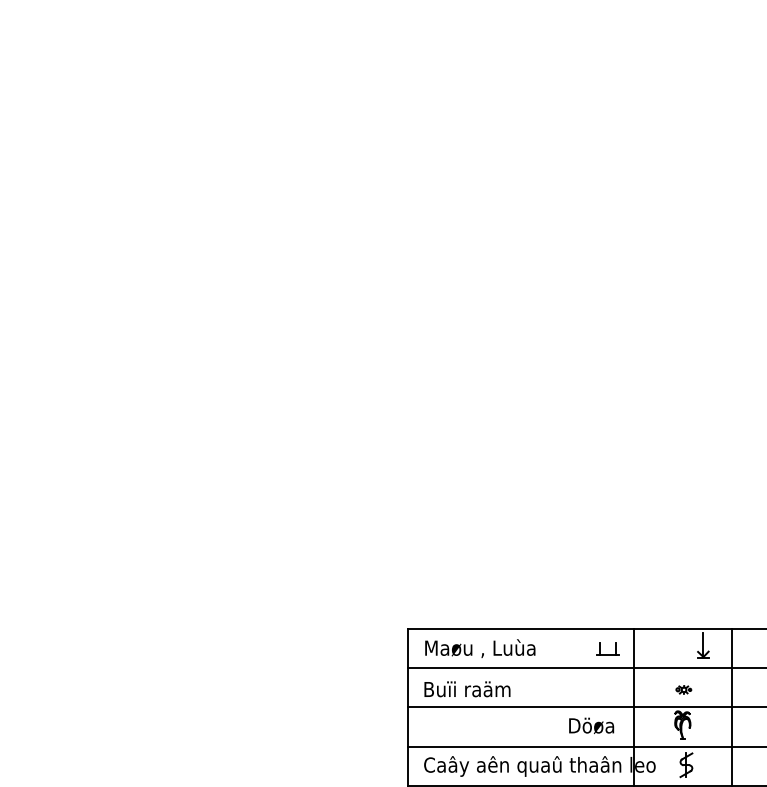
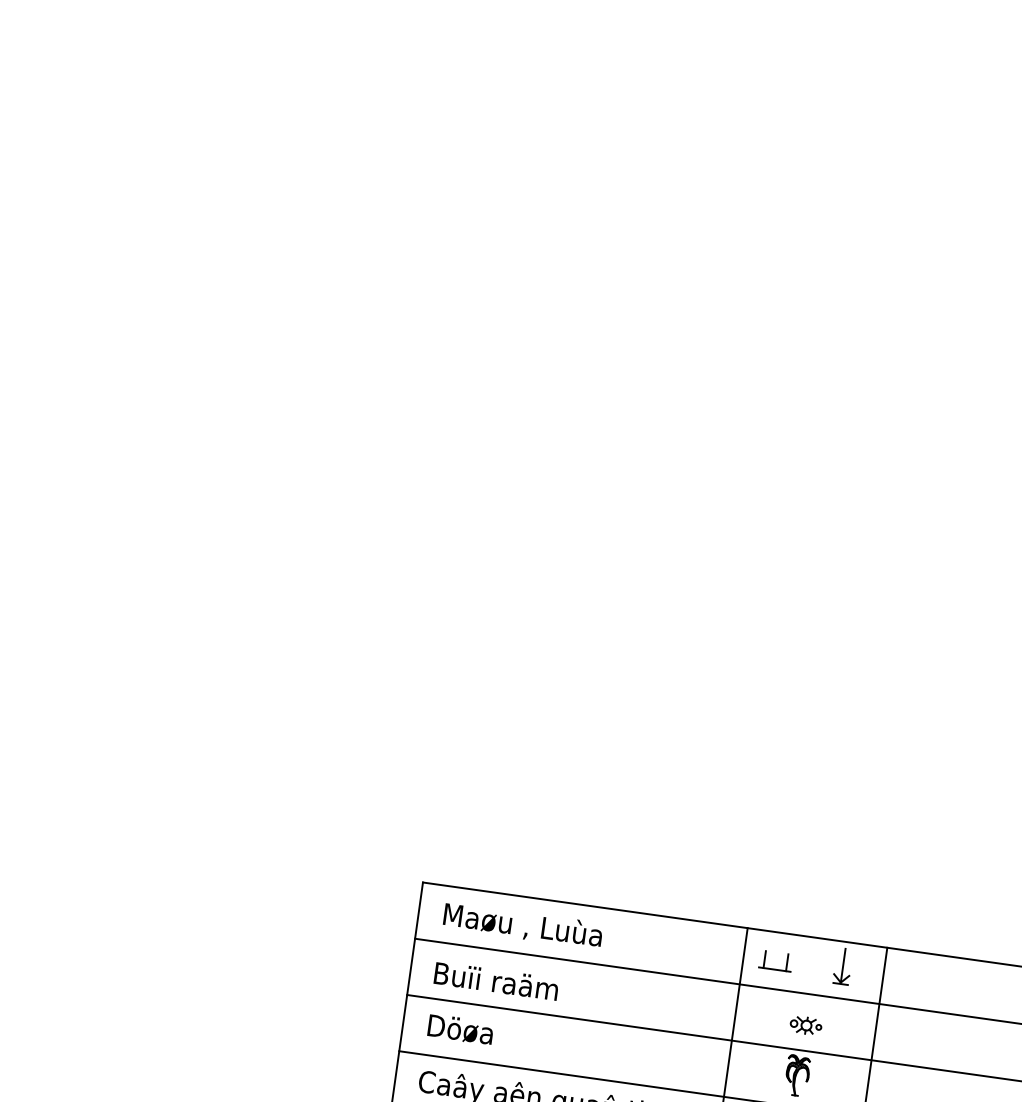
part: (607, 648) -> (775, 960), moved
part: (683, 689) -> (805, 1025), size x1.43
text: (591, 725) -> (460, 1029), moved

